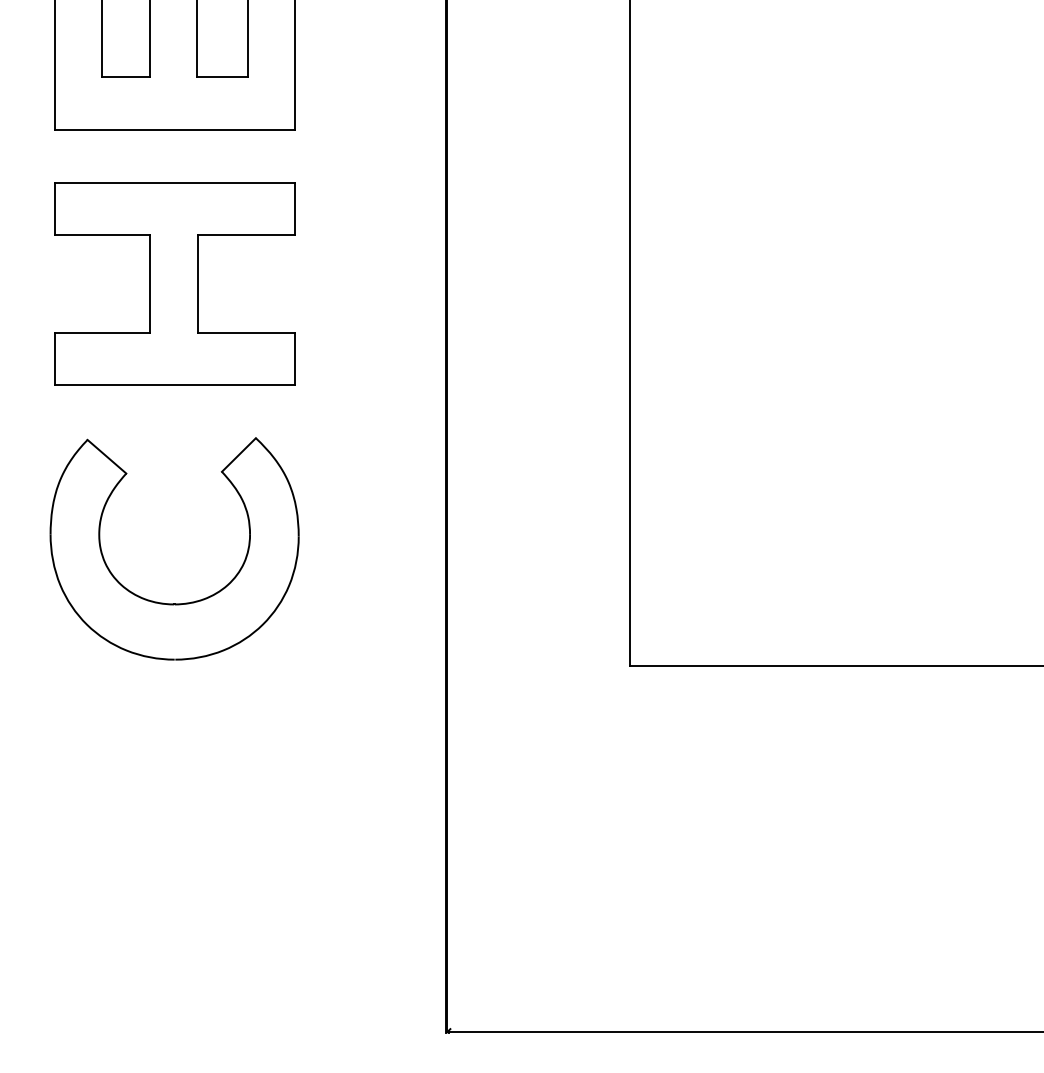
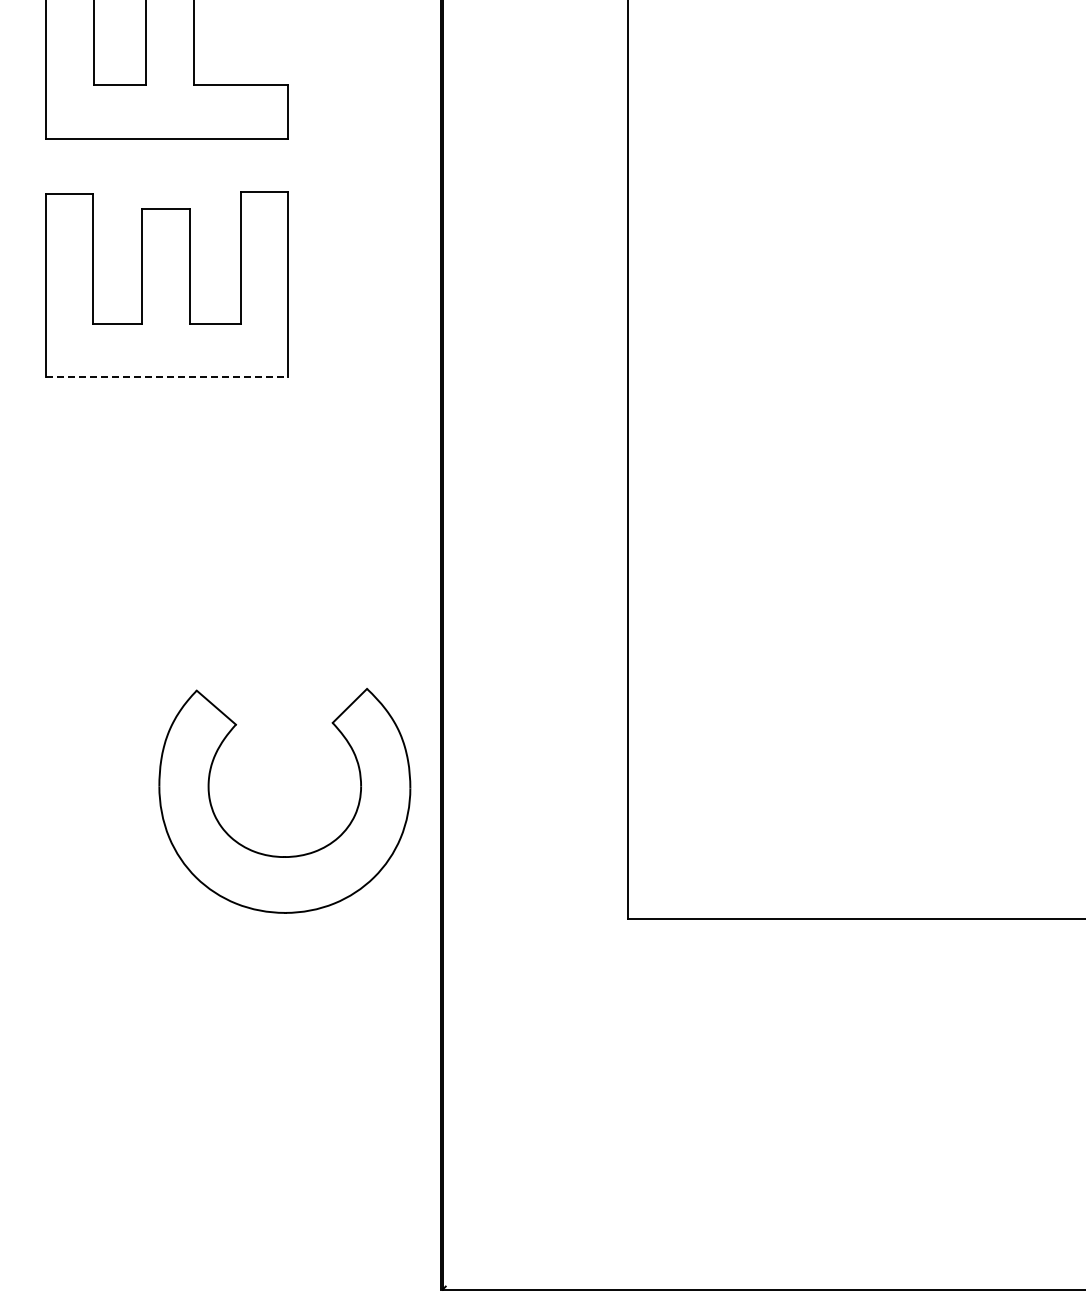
line: (175, 129) -> (167, 376), solid -> dashed
part: (174, 283) -> (166, 532), removed
part: (167, 602) -> (277, 855), moved

